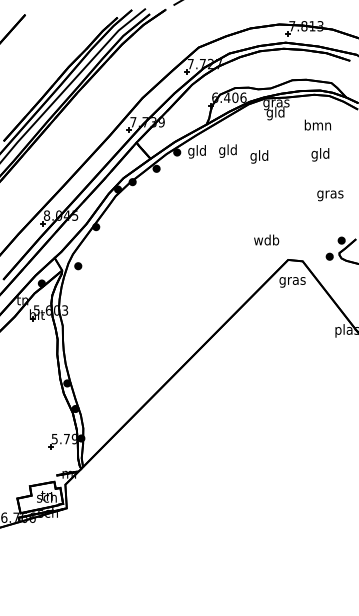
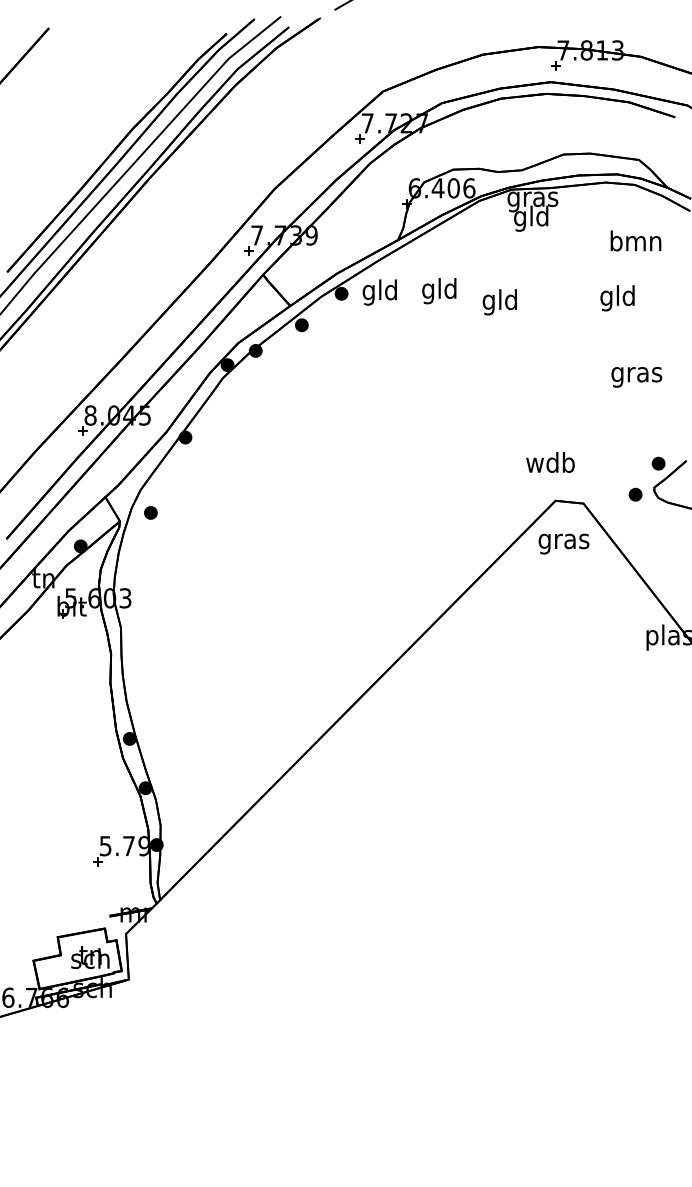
text: (317, 124) -> (635, 239), moved
text: (266, 239) -> (550, 461), moved

